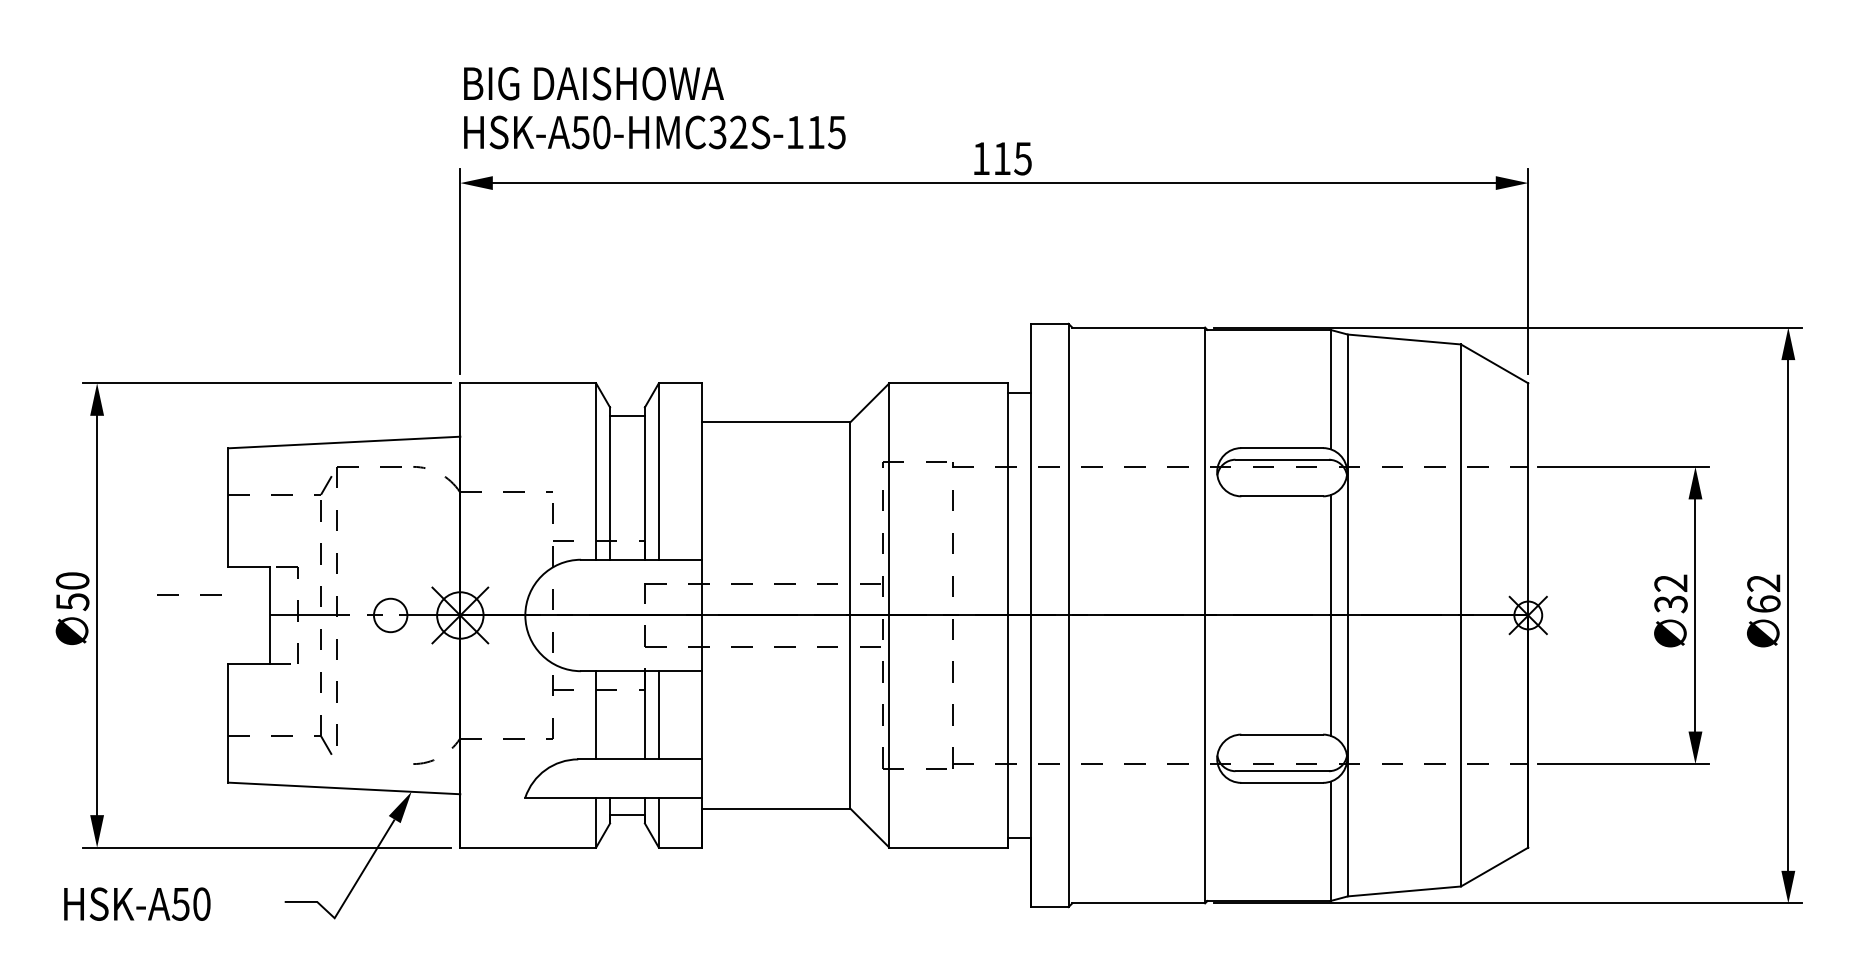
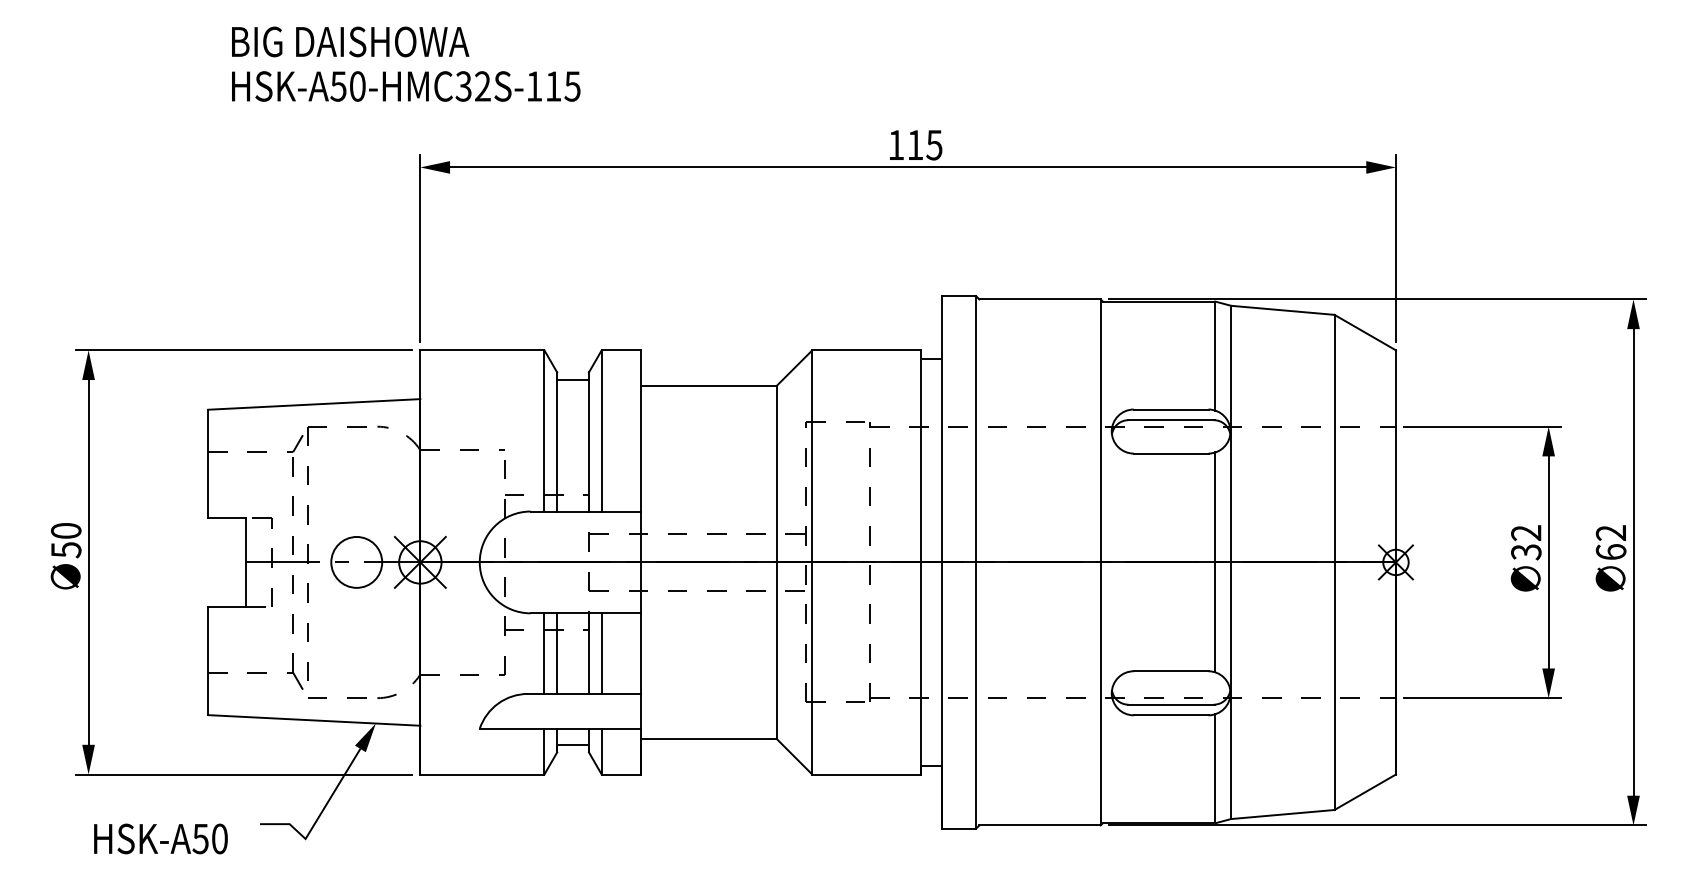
text: (654, 108) -> (405, 64), moved
line: (178, 594) -> (327, 697), moved
circle: (390, 615) -> (356, 562), size x1.67
line: (610, 715) -> (557, 653), added
text: (137, 903) -> (161, 838), moved

